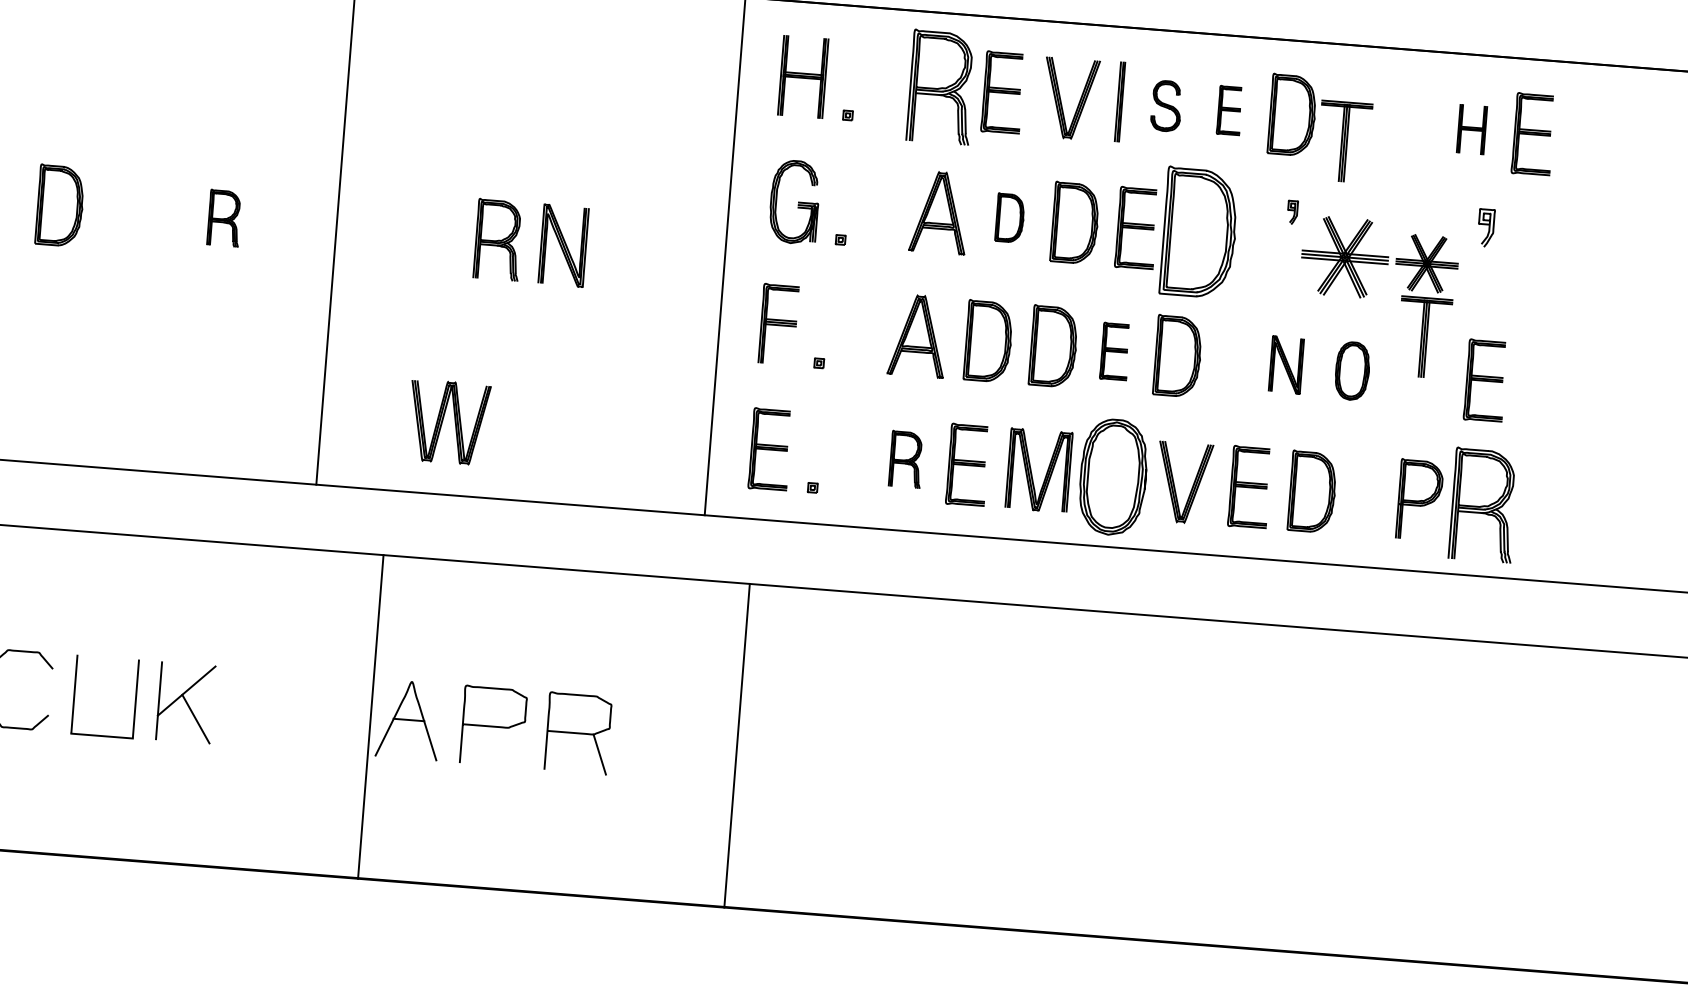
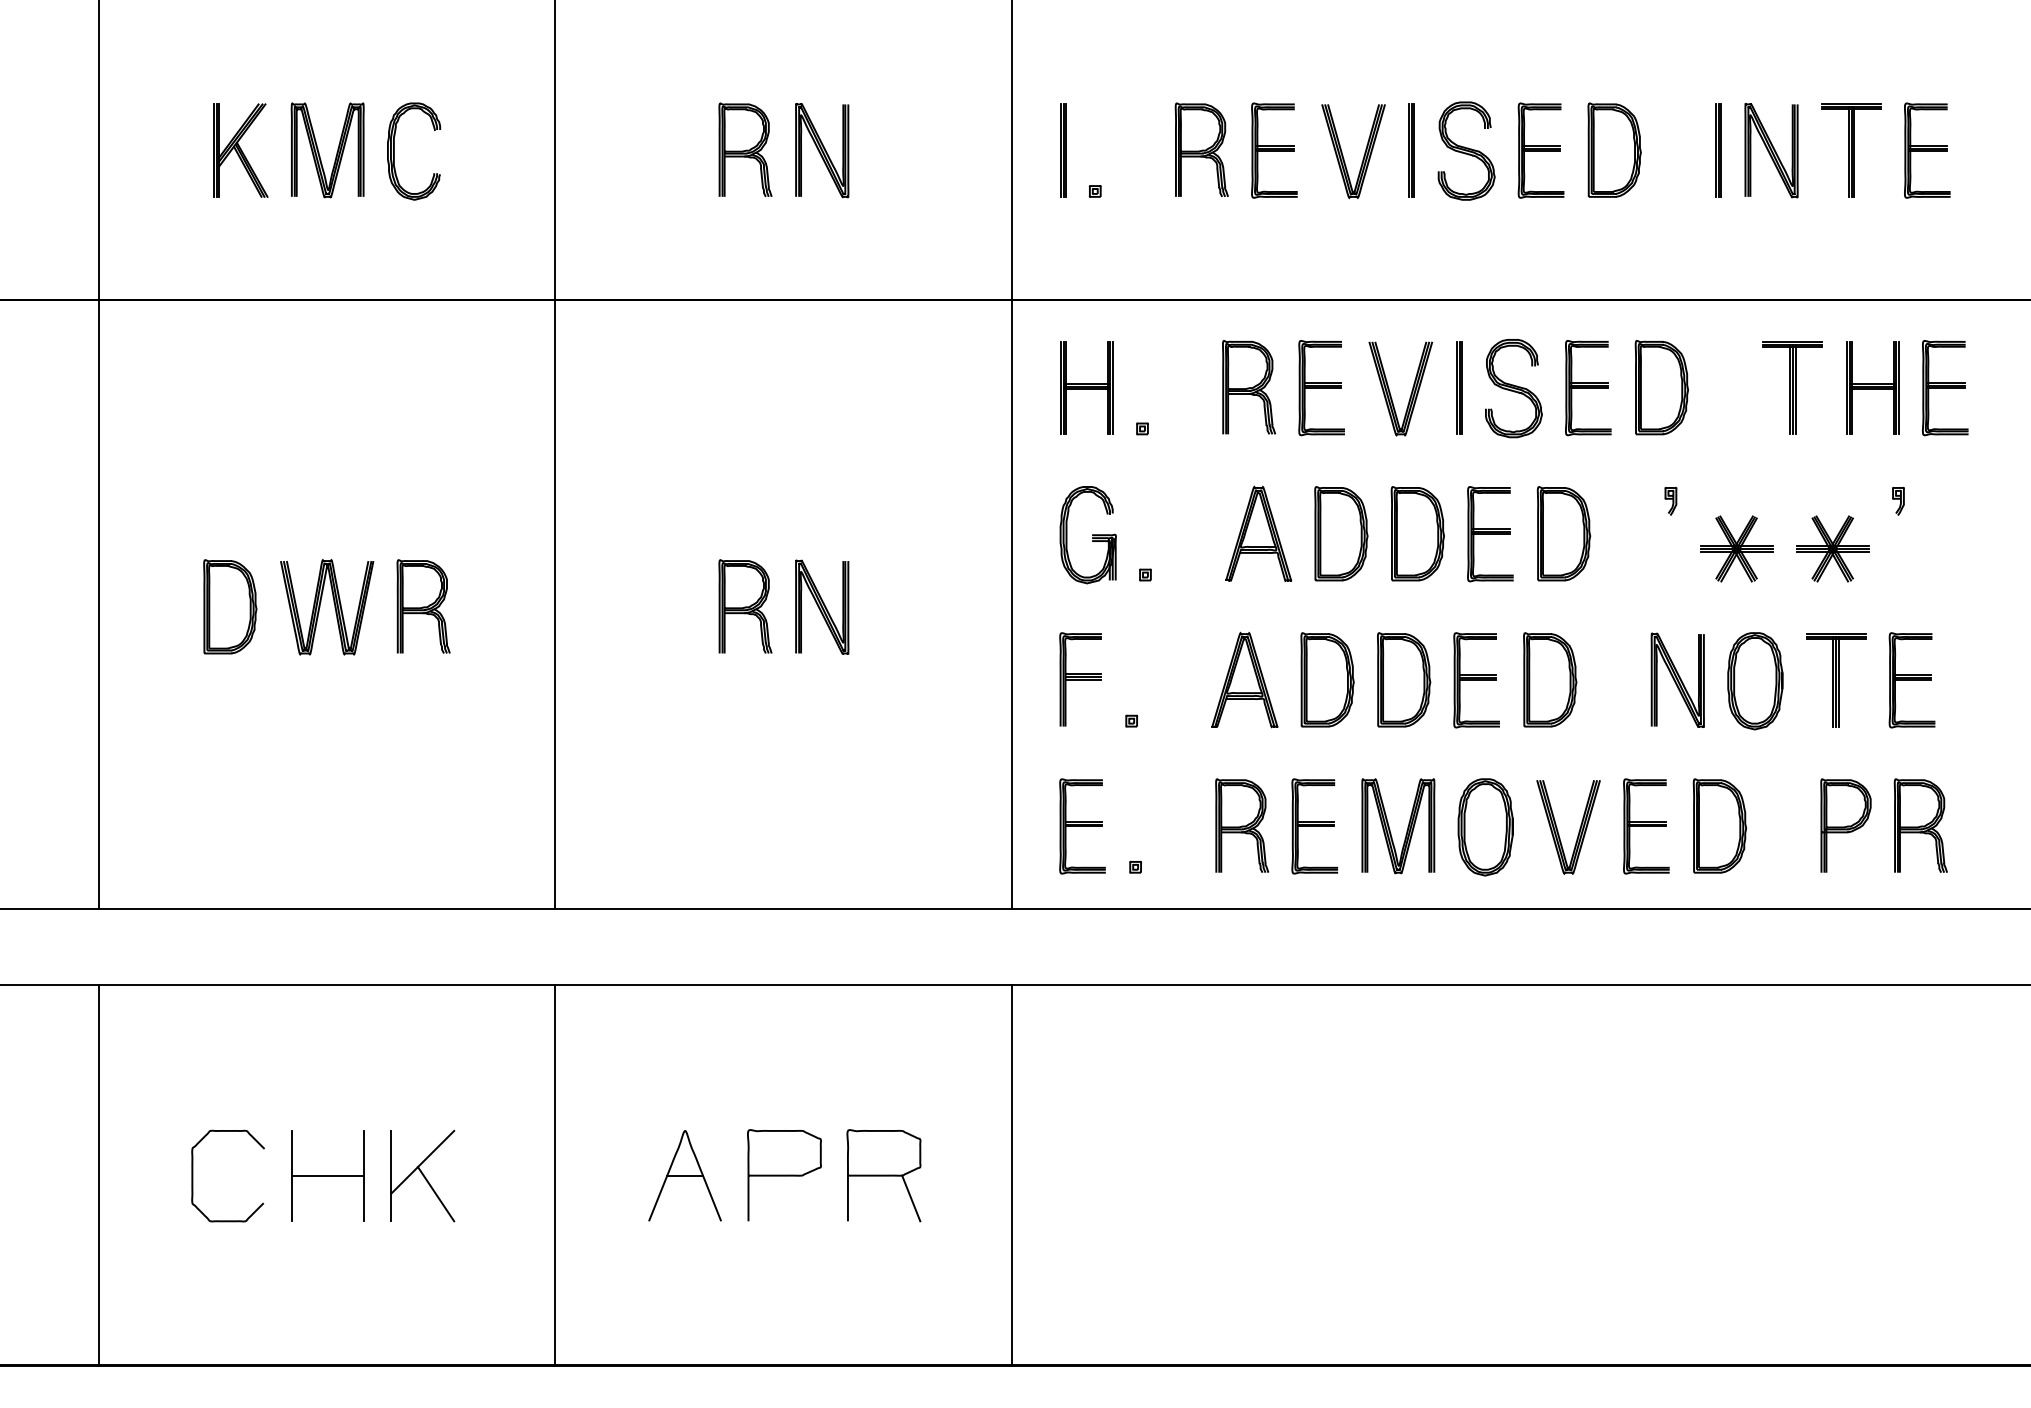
part: (940, 87) -> (1248, 387), size x0.71
part: (1166, 105) -> (1513, 388), size x1.67
part: (1230, 110) -> (1588, 388), size x1.67
part: (1471, 129) -> (1872, 387), size x1.67
part: (1344, 141) -> (1792, 387), moved
part: (1010, 217) -> (1341, 533), size x1.67
part: (224, 218) -> (423, 606), size x1.43
part: (1486, 226) -> (1898, 500), size x0.62
part: (1199, 232) -> (1563, 533), size x0.62
part: (1345, 256) -> (1736, 548), size x0.71
part: (1424, 337) -> (1836, 680), moved
part: (1115, 351) -> (1476, 680), size x1.43
part: (1286, 364) -> (1677, 679), size x1.43
part: (1352, 371) -> (1755, 681), size x1.43
part: (443, 422) -> (320, 607), moved
part: (906, 459) -> (1242, 825), size x1.43
part: (1113, 477) -> (1485, 827), size x0.71
part: (1483, 504) -> (1920, 825), size x0.71
line: (371, 716) -> (555, 1175), moved
line: (101, 735) -> (327, 1175), moved
line: (736, 745) -> (1011, 1175), moved

